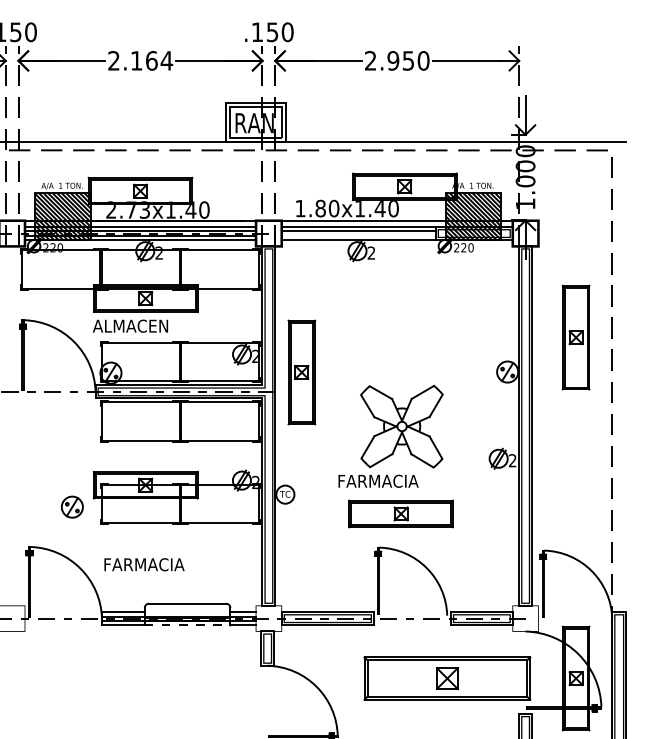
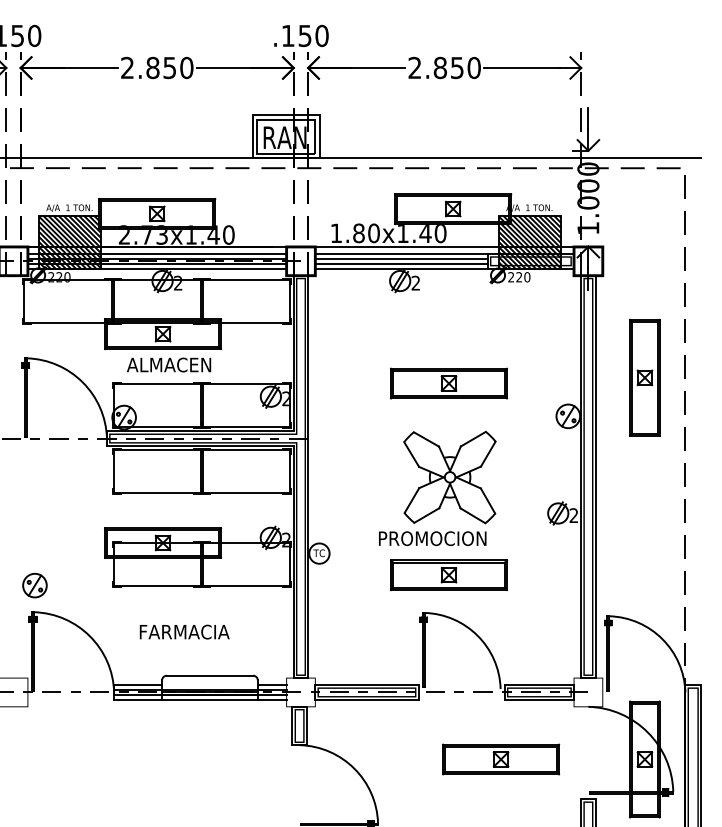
text: (151, 60) -> (169, 67), 2.164 -> 2.850
text: (392, 61) -> (439, 68), 2.950 -> 2.850
line: (358, 235) -> (401, 263), added
text: (130, 325) -> (169, 364), moved
part: (401, 342) -> (449, 383), added
part: (301, 372) -> (337, 416), removed
text: (387, 481) -> (433, 538), FARMACIA -> PROMOCION
part: (71, 507) -> (34, 585), moved
text: (144, 564) -> (184, 631), moved
line: (187, 624) -> (209, 699), dashed -> solid
part: (447, 678) -> (501, 759), size x0.62

